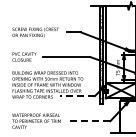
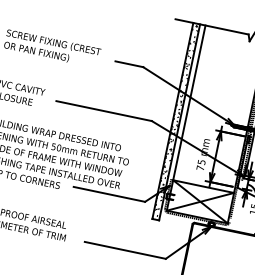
line: (77, 96) -> (109, 195), dashed -> solid
line: (89, 121) -> (123, 250), dashed -> solid

